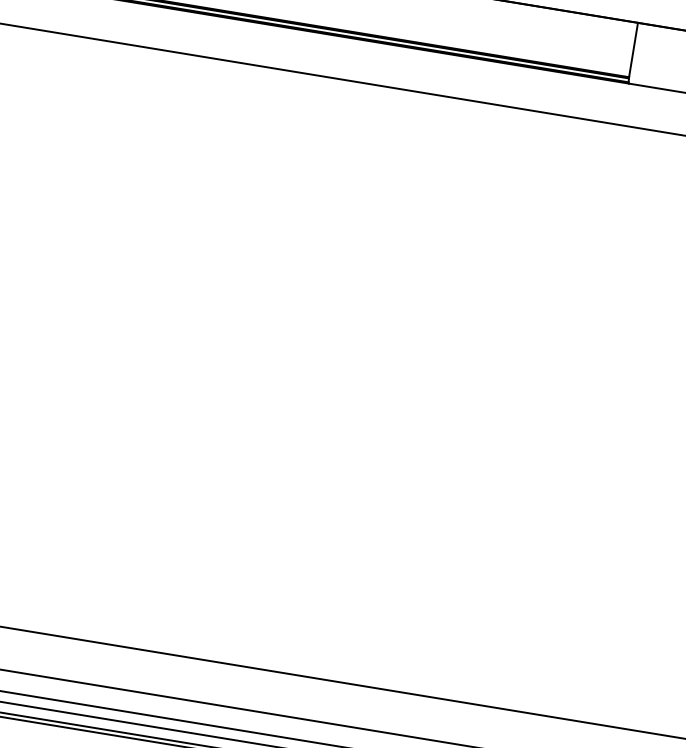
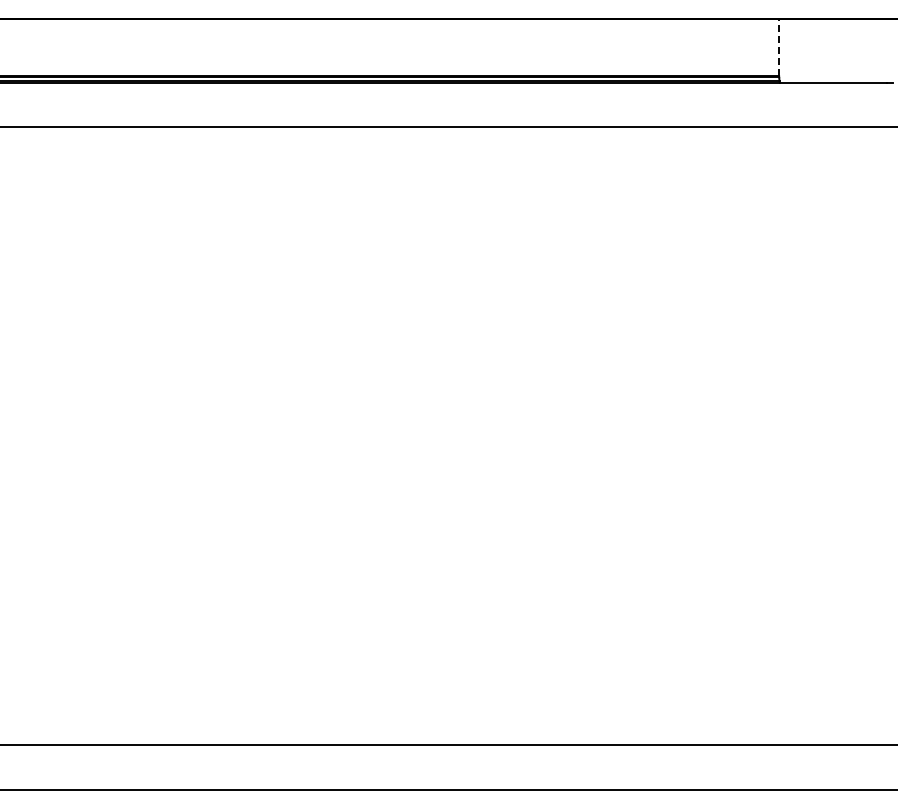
line: (633, 50) -> (779, 47), solid -> dashed

